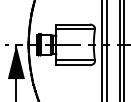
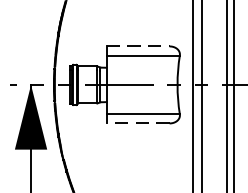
line: (72, 24) -> (137, 46), solid -> dashed
line: (72, 65) -> (137, 123), solid -> dashed

